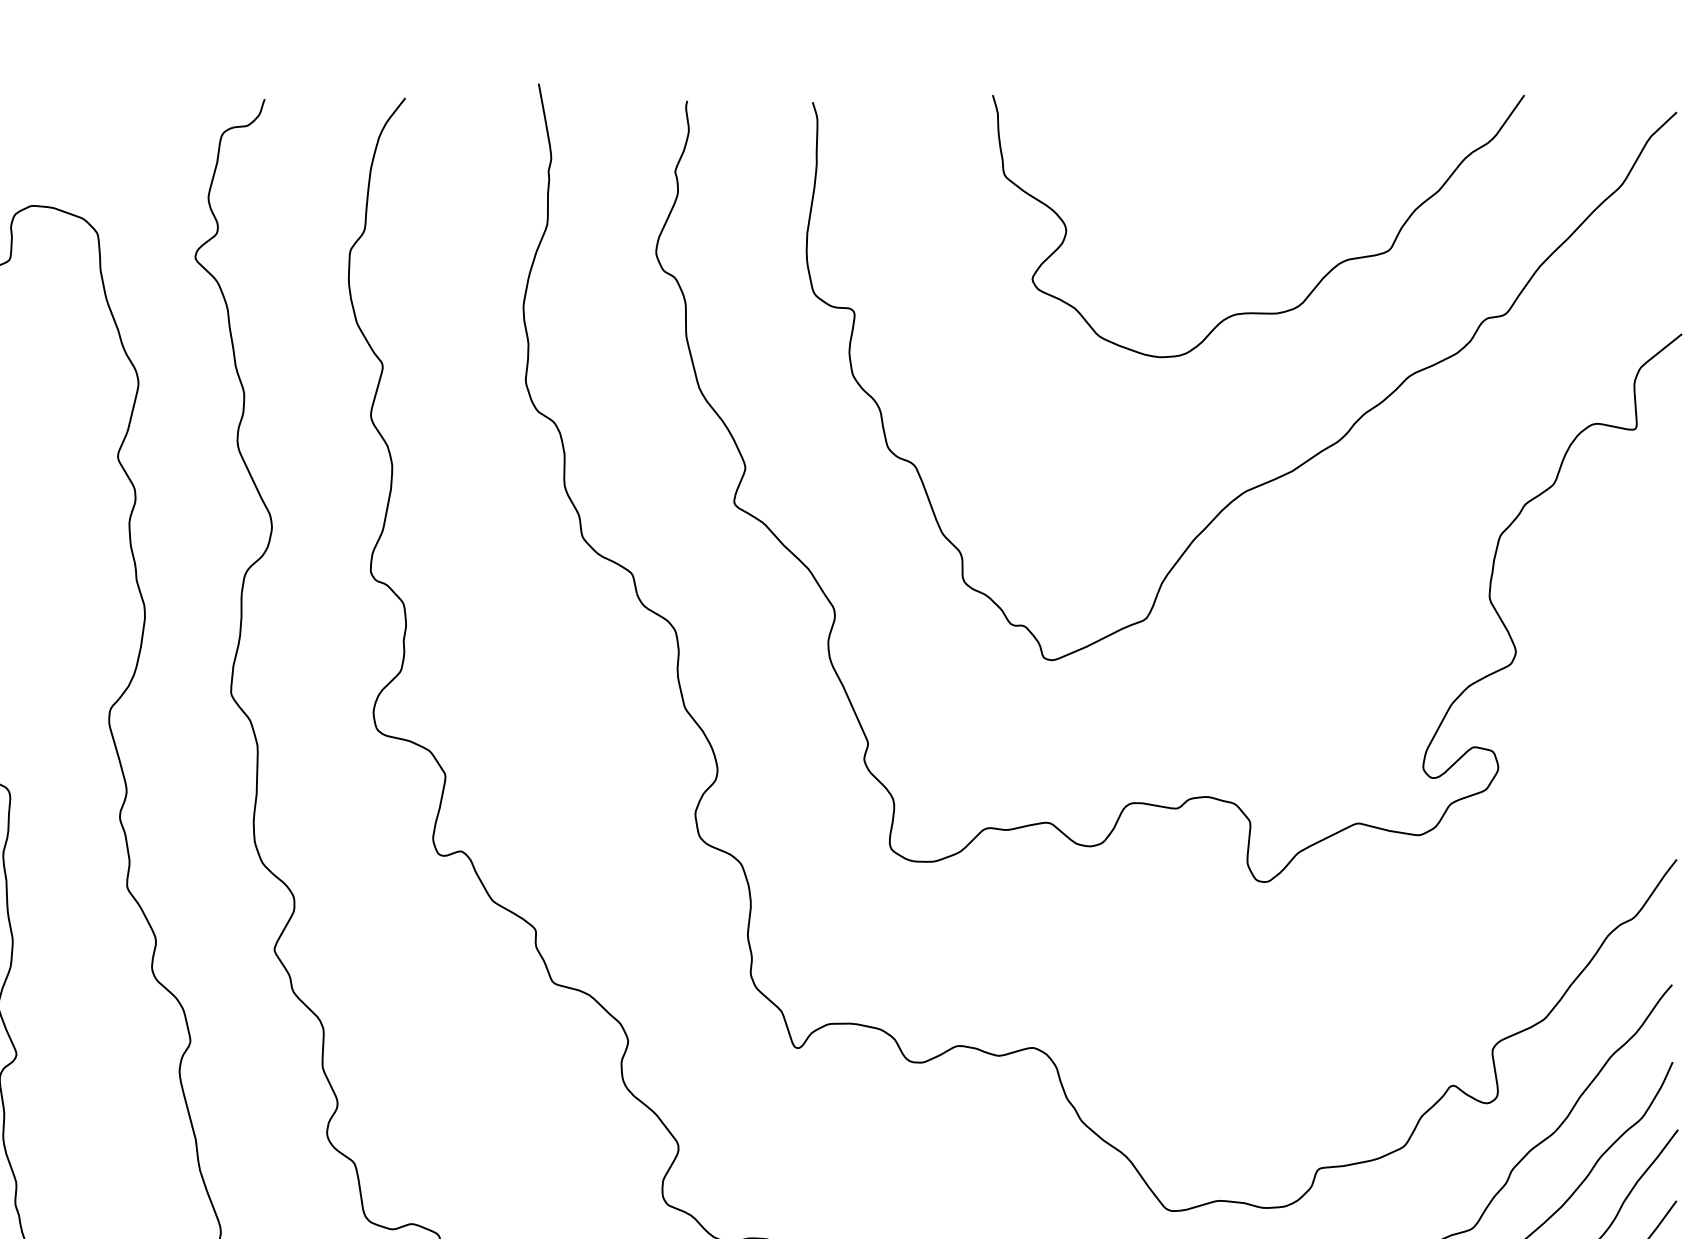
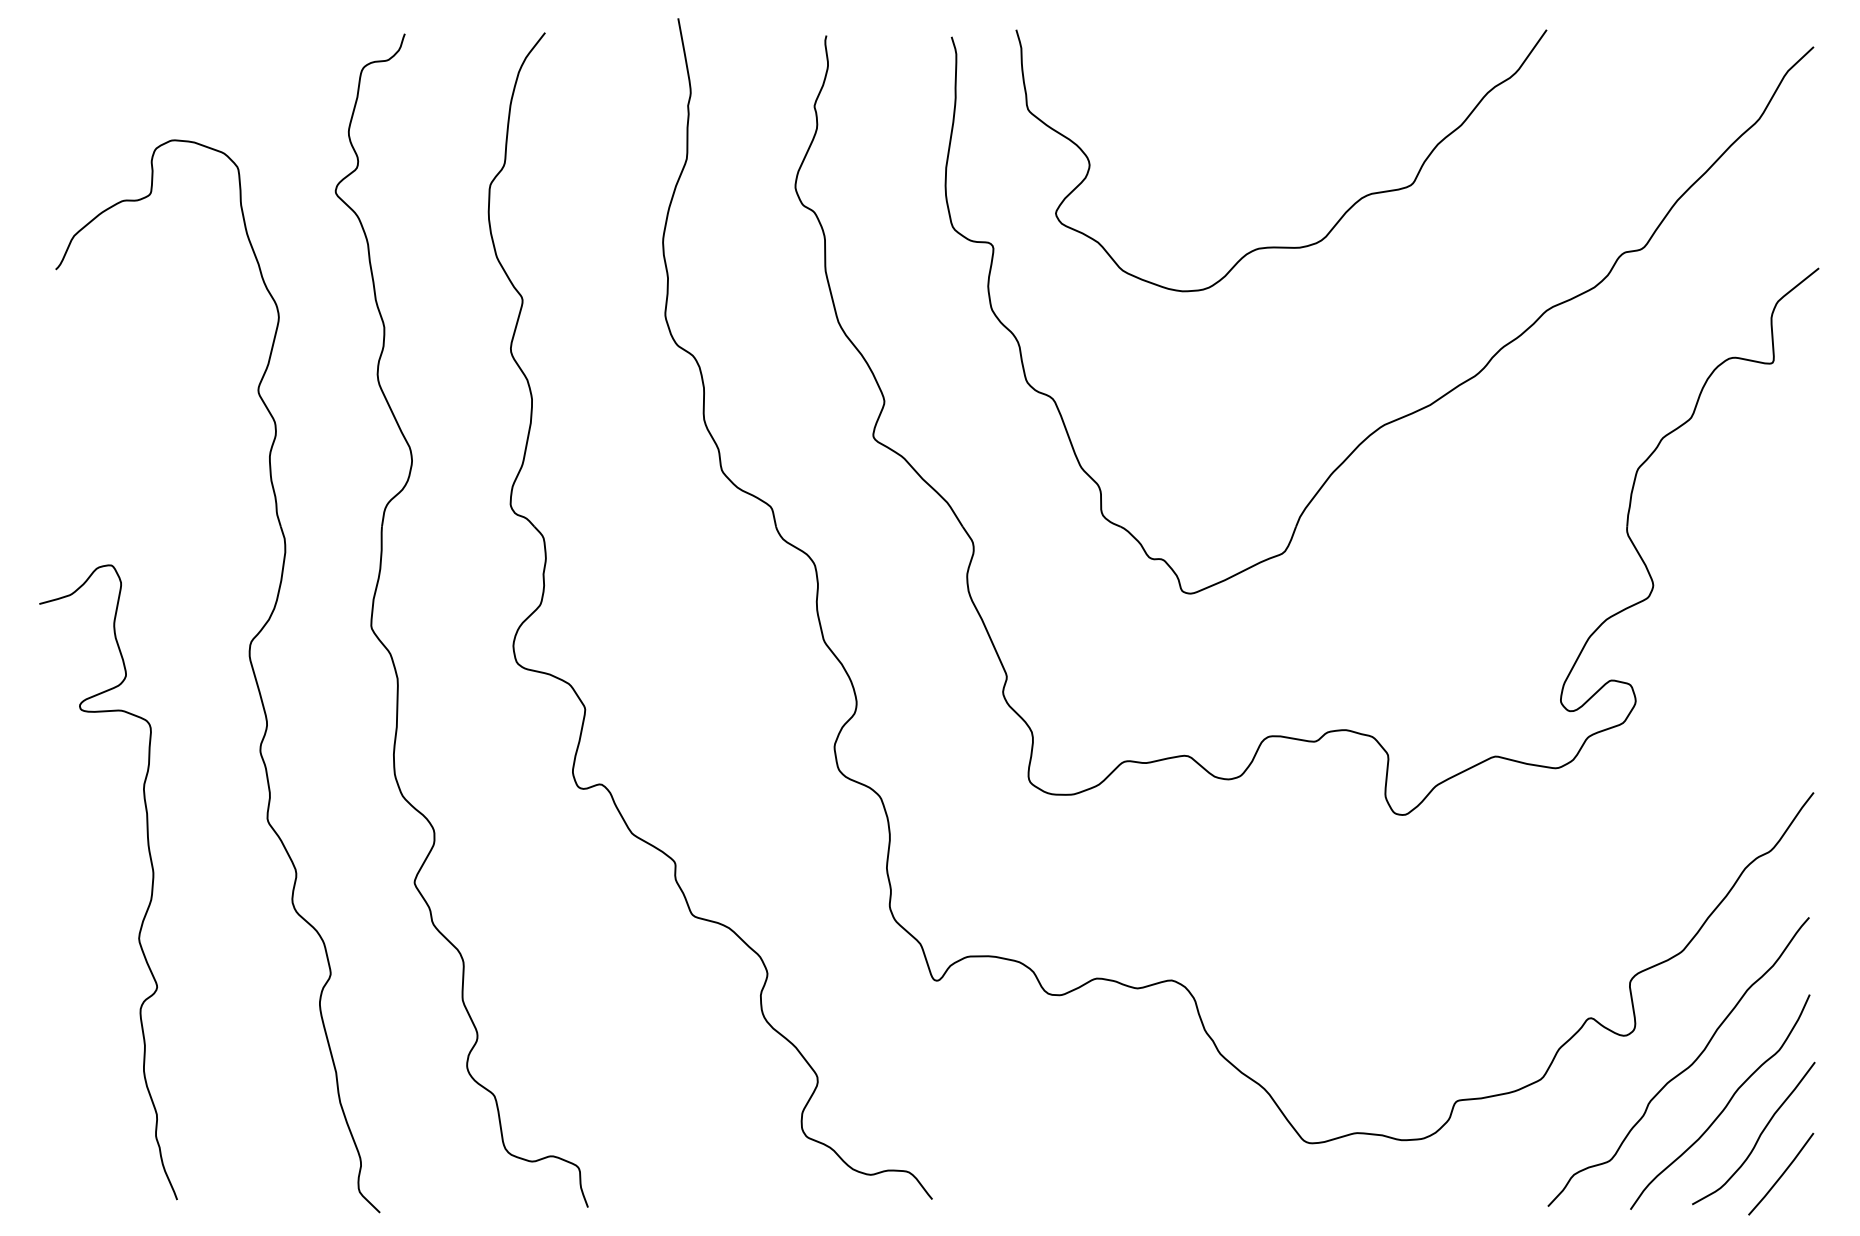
curve: (1320, 279) -> (1343, 213), moved

